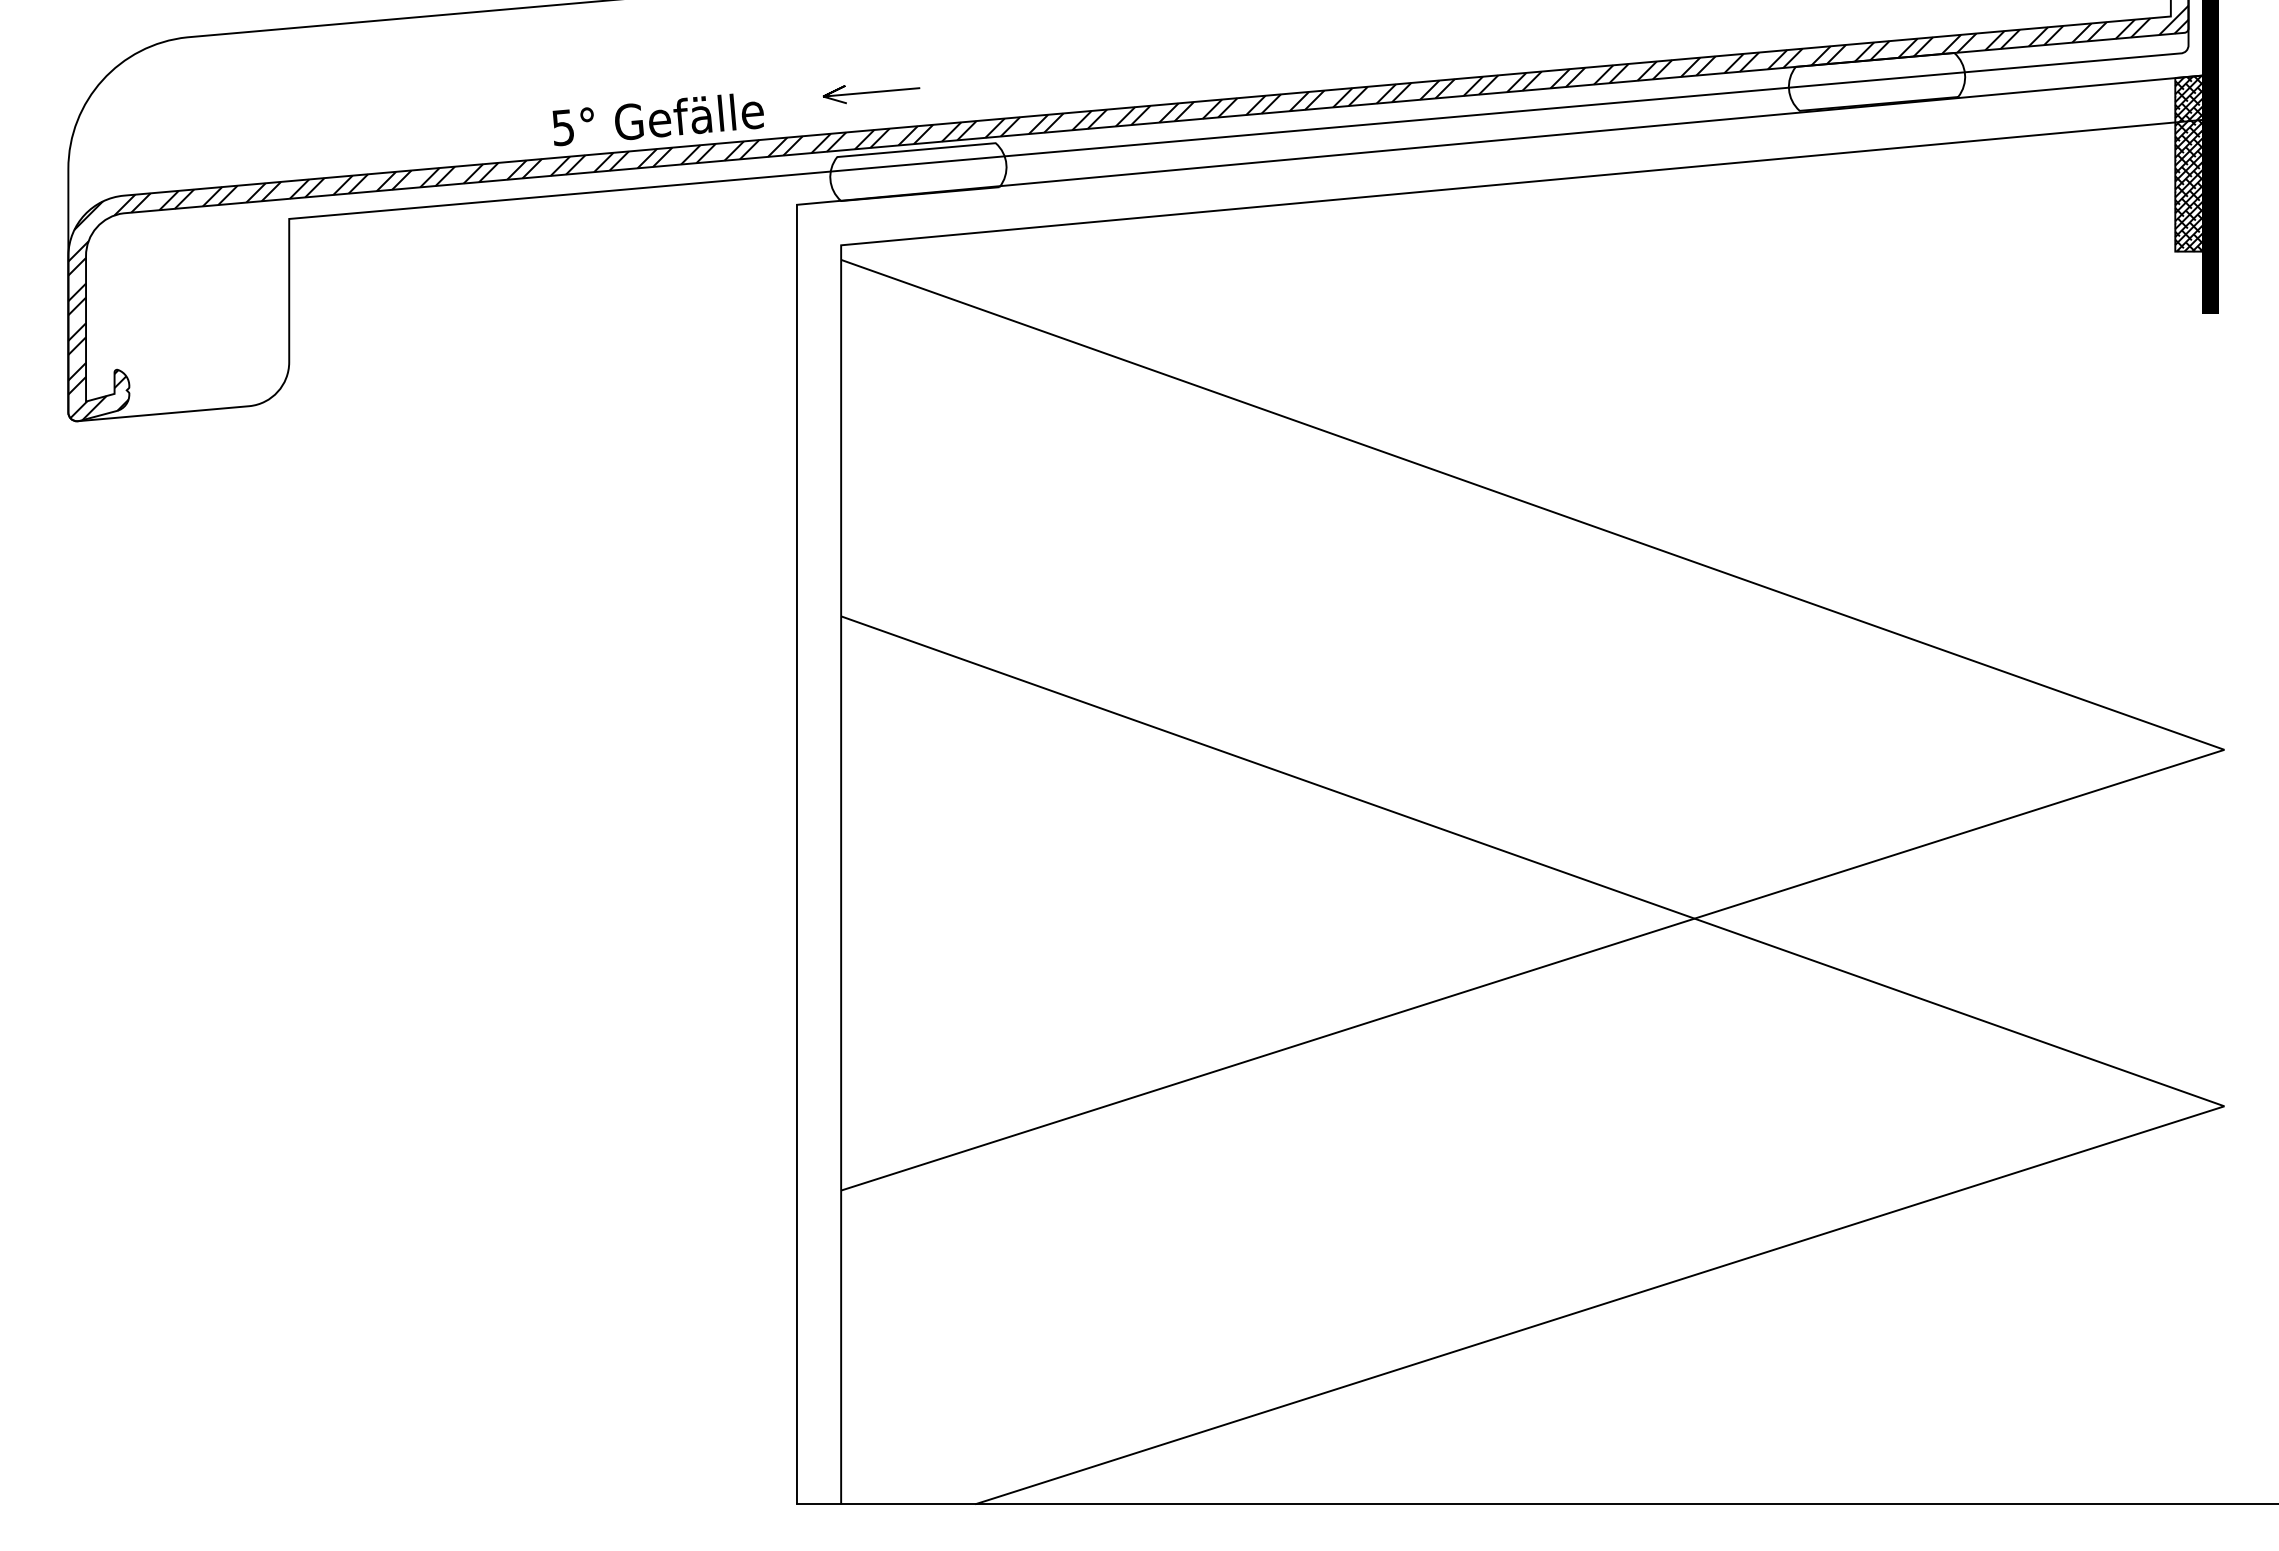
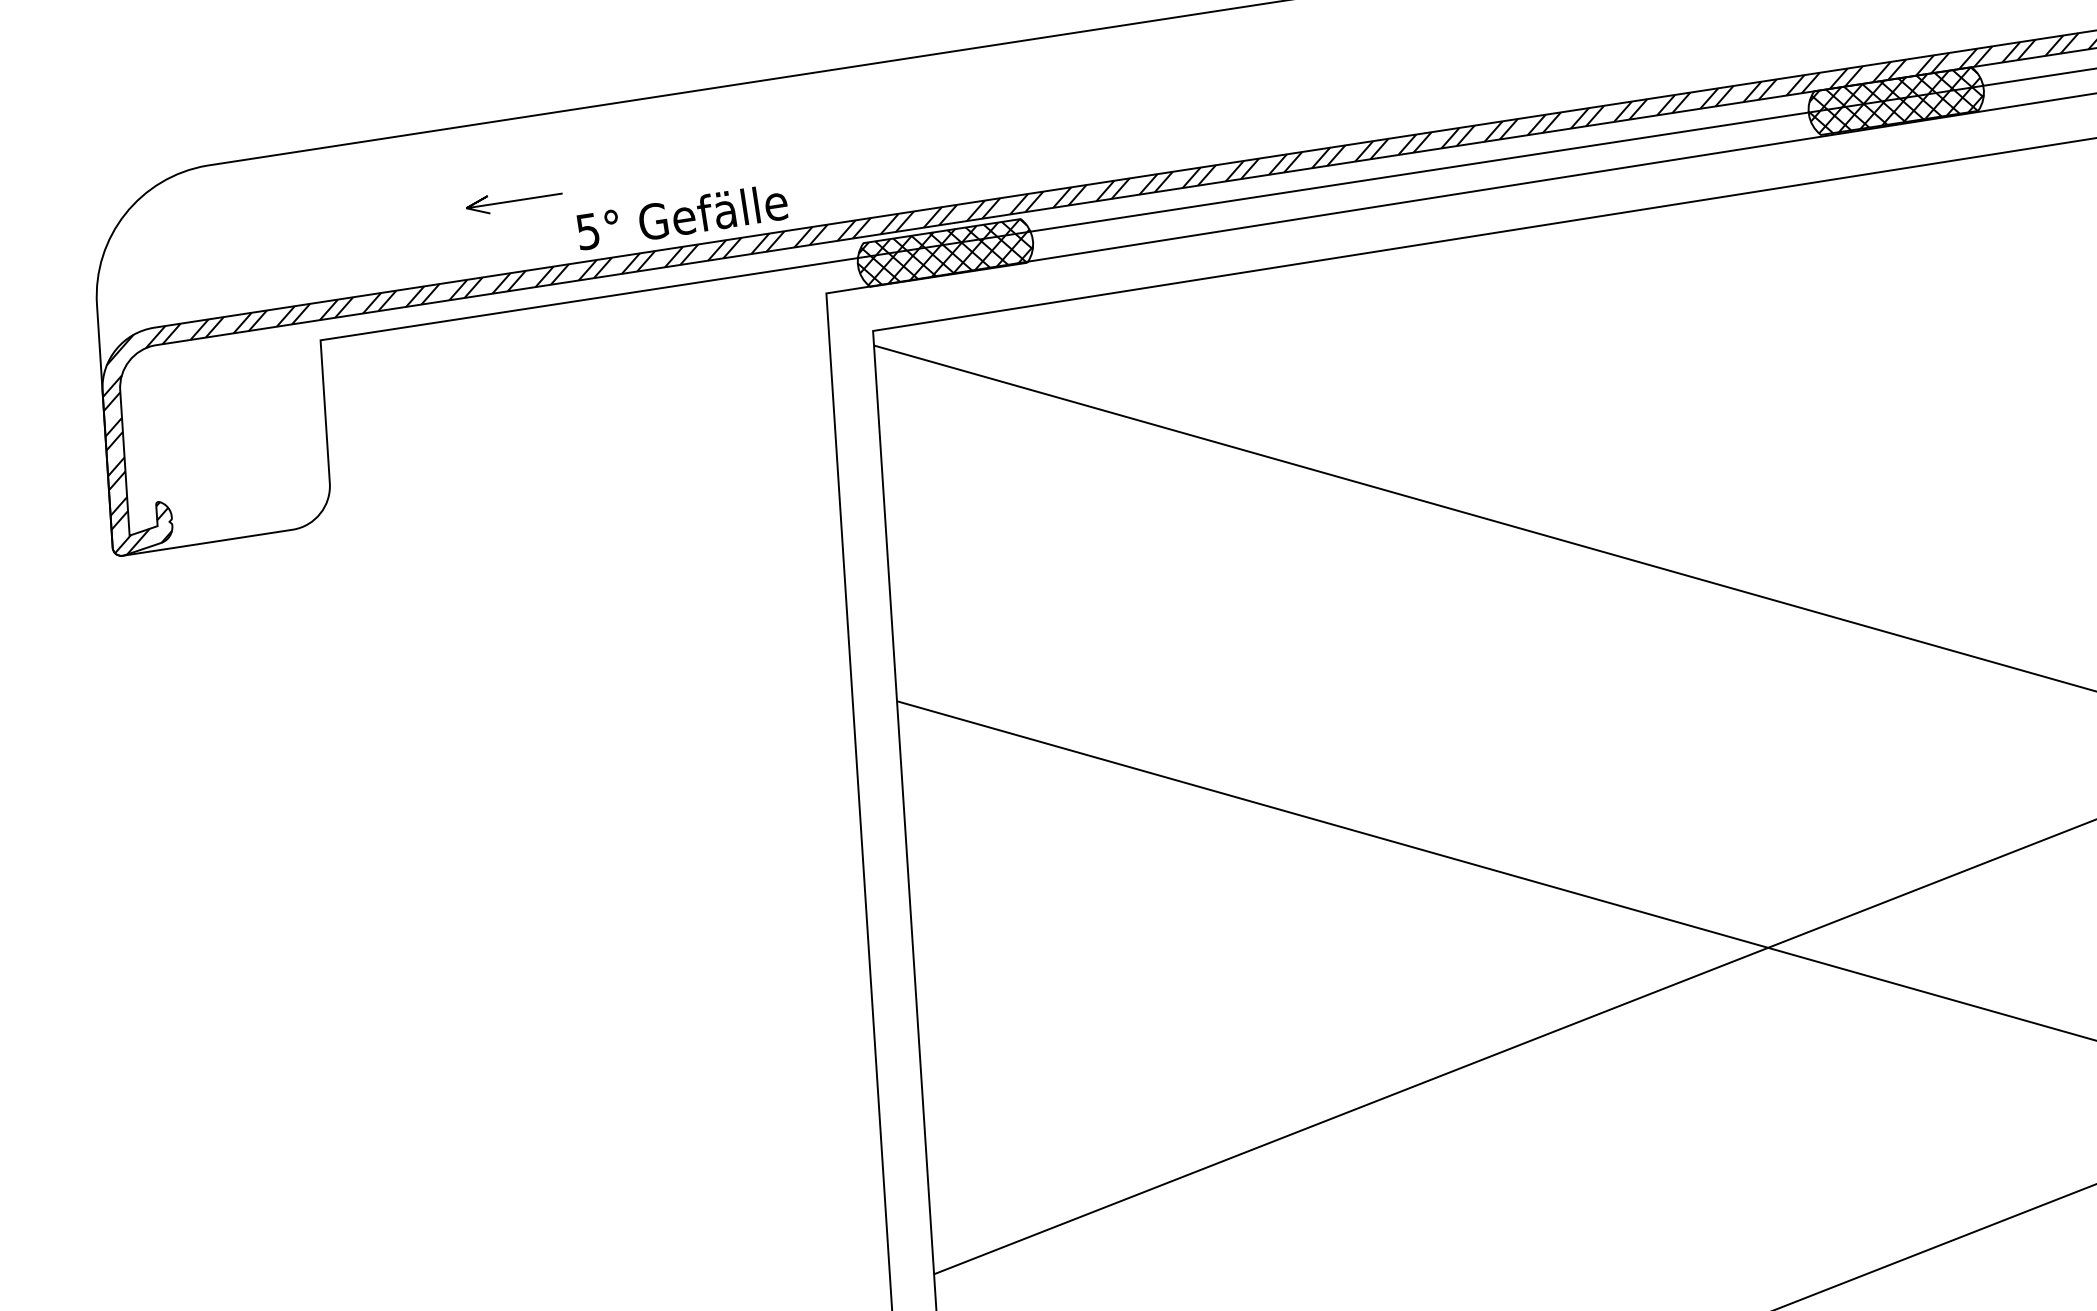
hatch: (1876, 81) -> (1895, 100), added
line: (871, 93) -> (514, 202), moved
hatch: (918, 171) -> (945, 252), added

